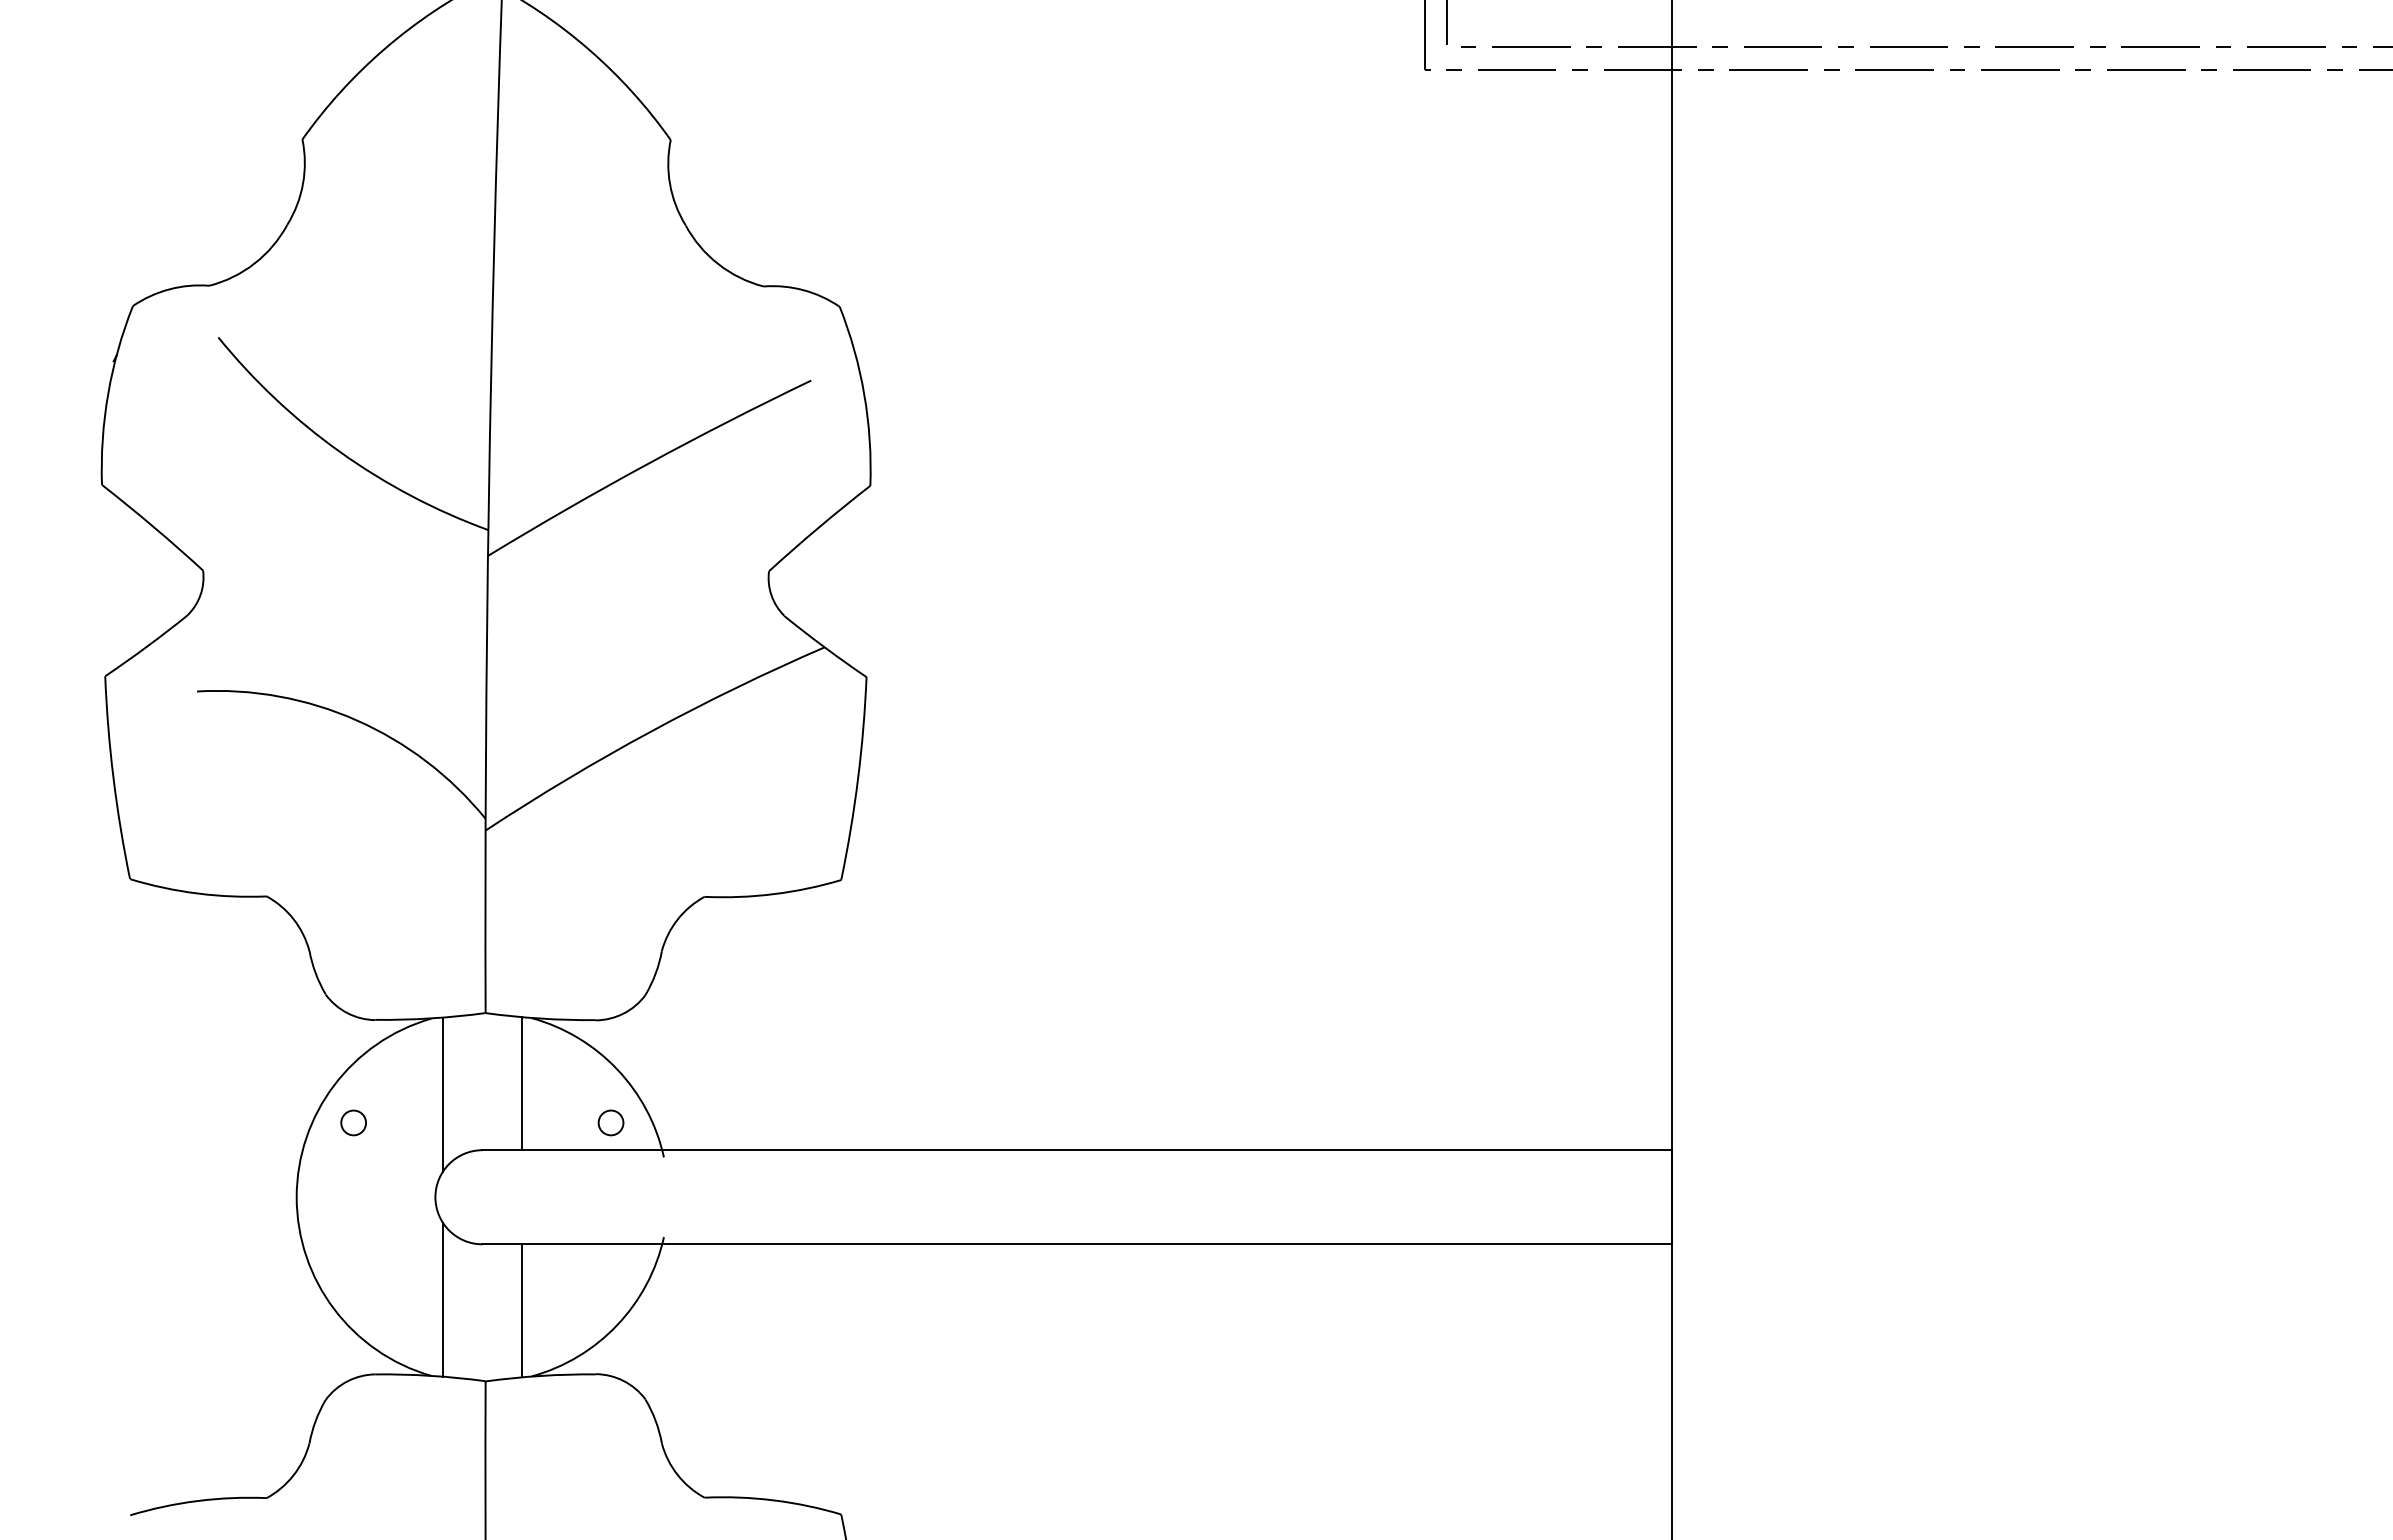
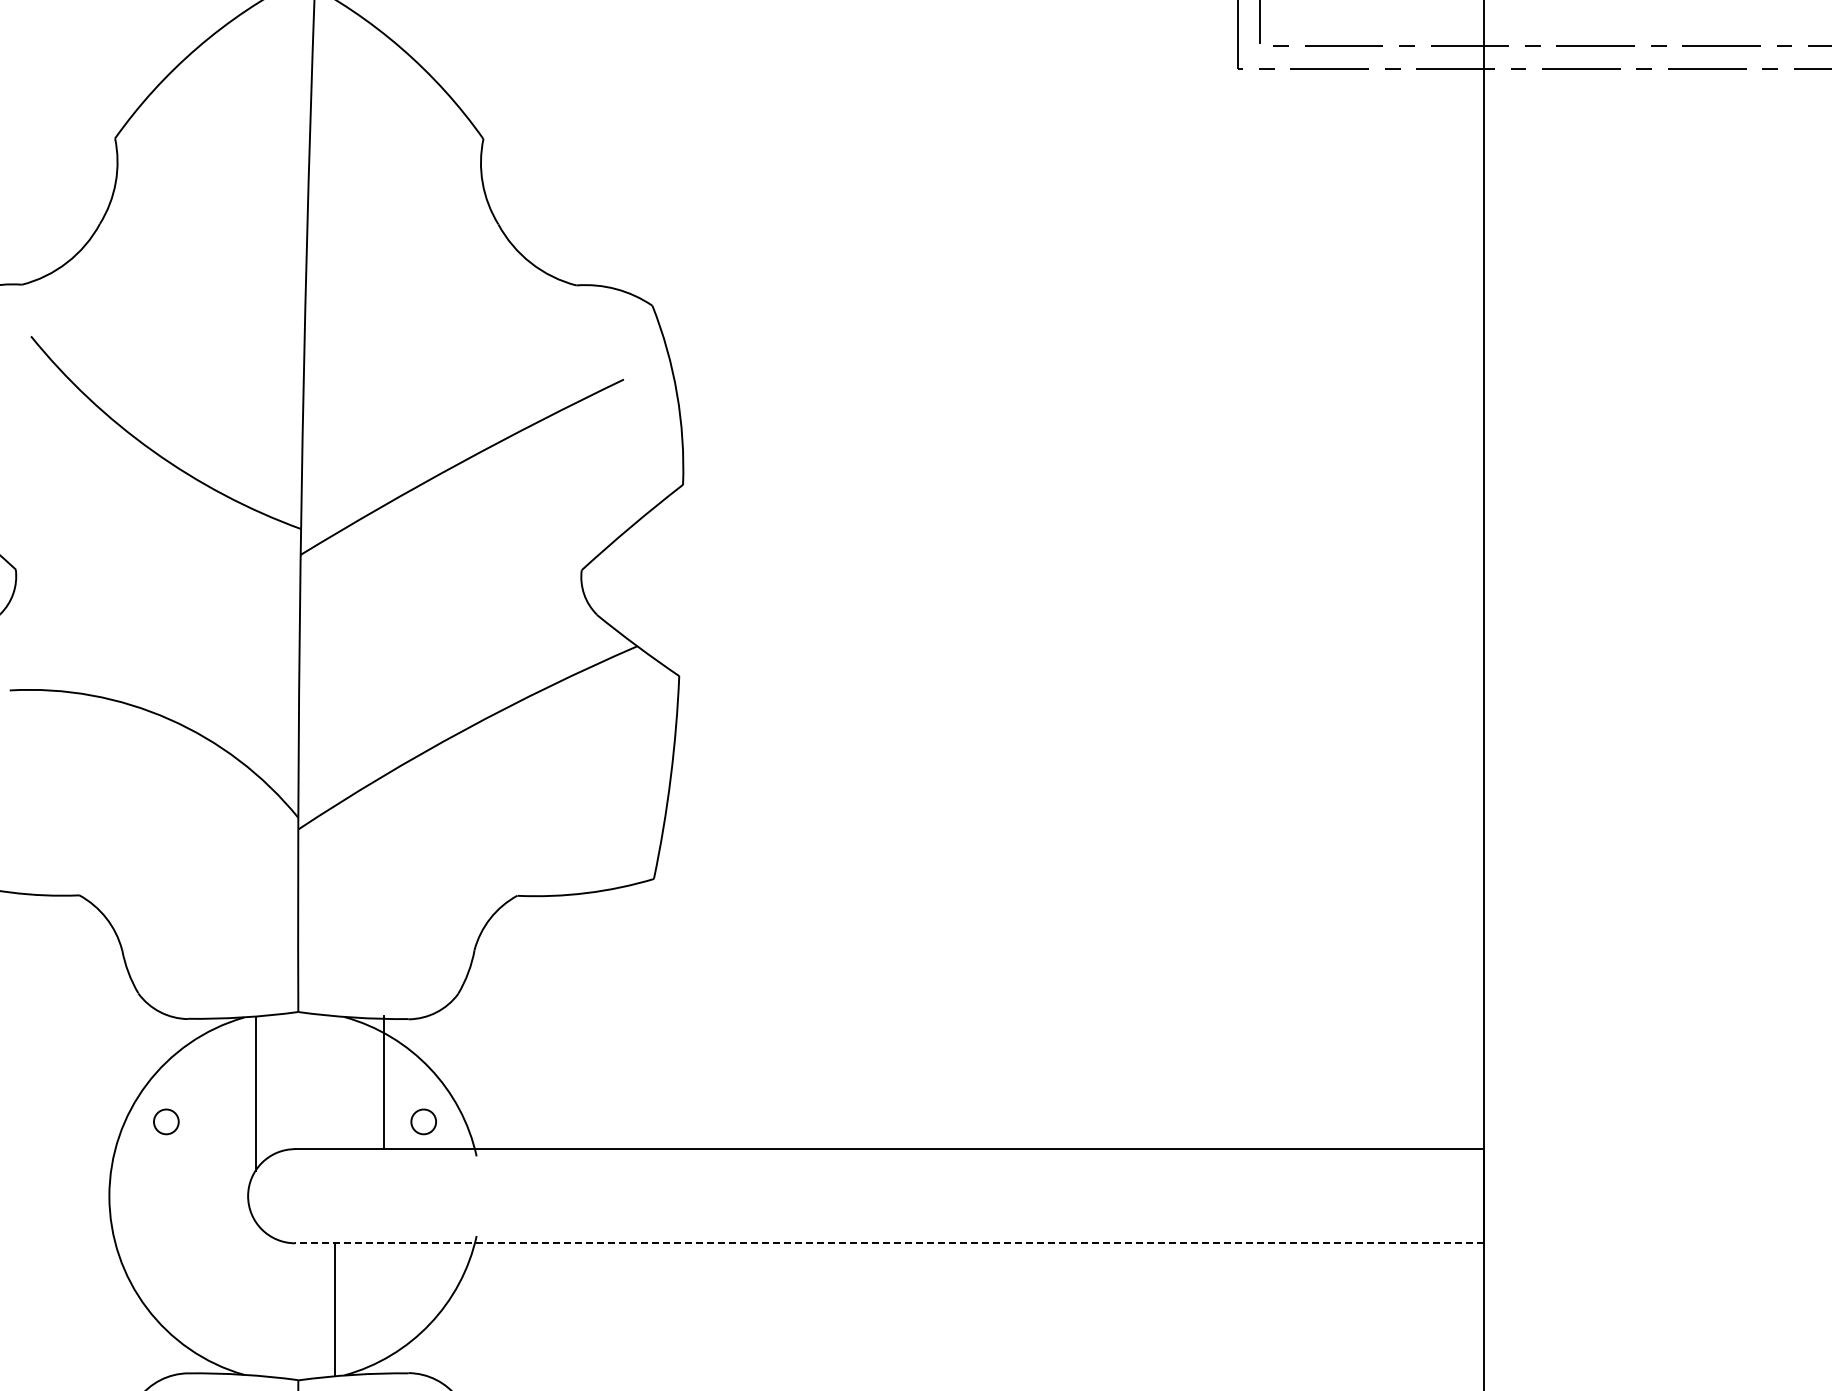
line: (522, 1083) -> (384, 1082), moved
line: (1077, 1244) -> (890, 1243), solid -> dashed
line: (442, 1299) -> (255, 1298), removed

